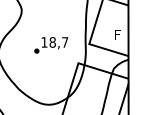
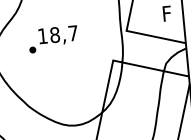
part: (51, 45) -> (53, 39), moved

